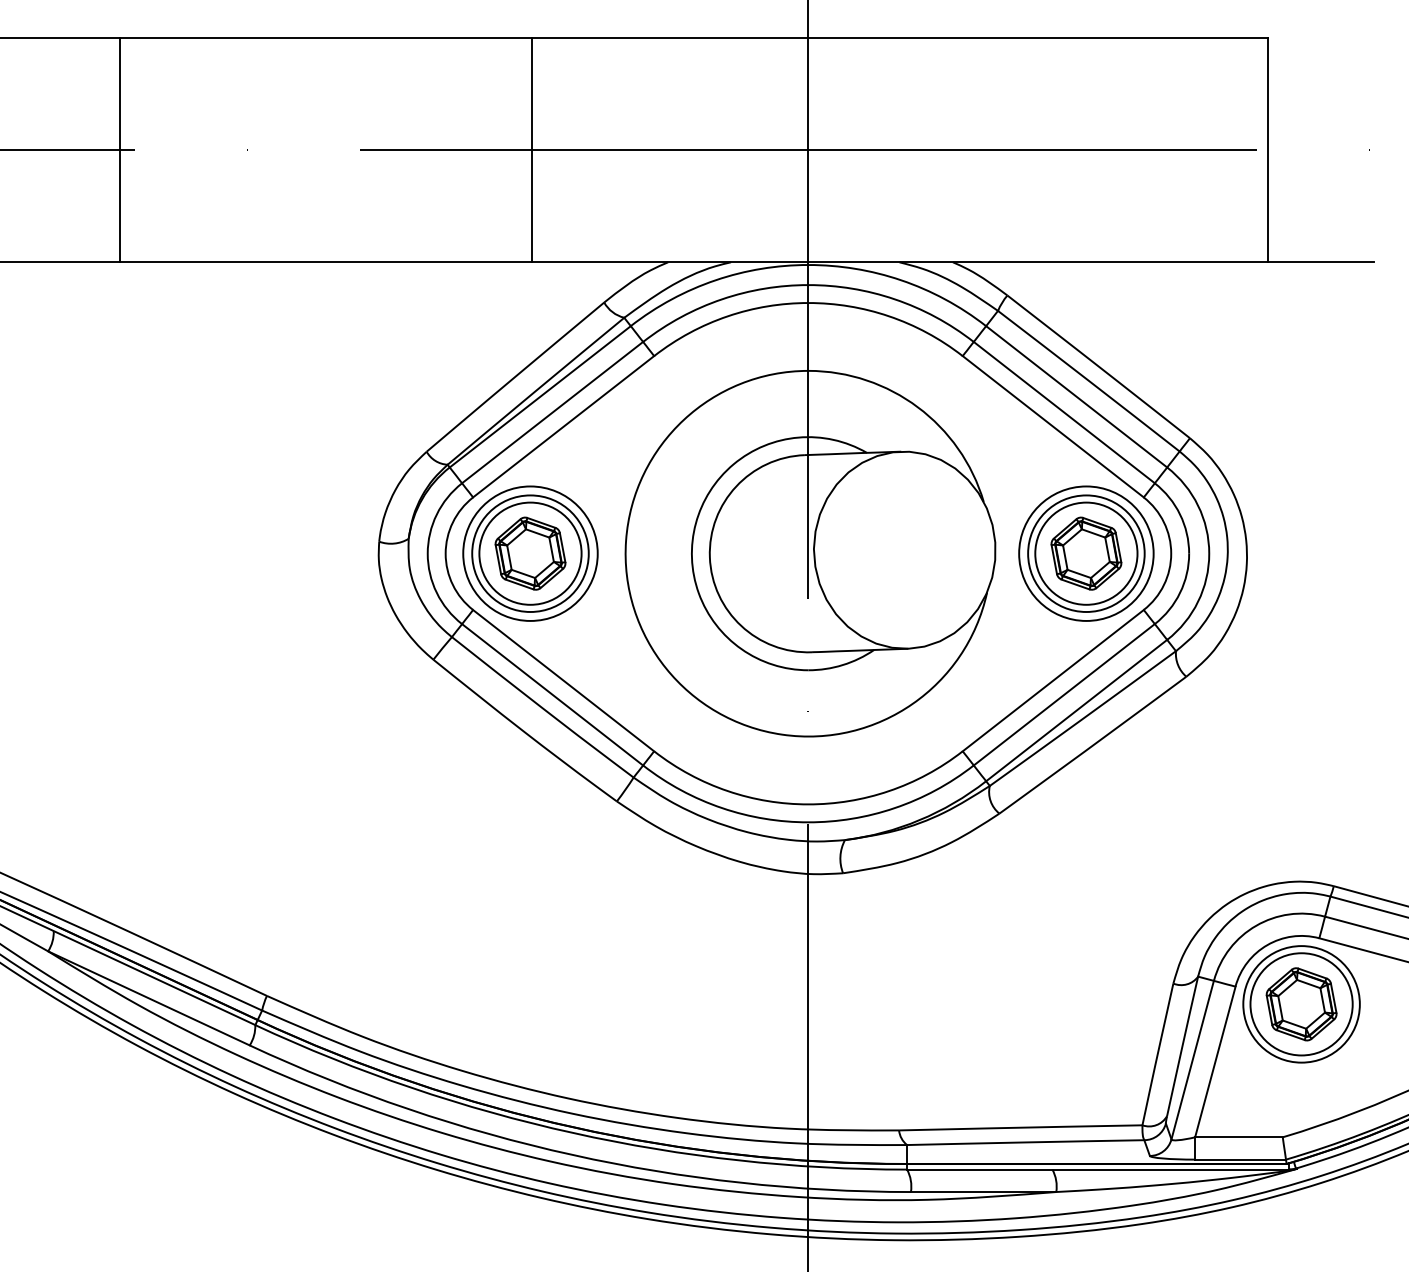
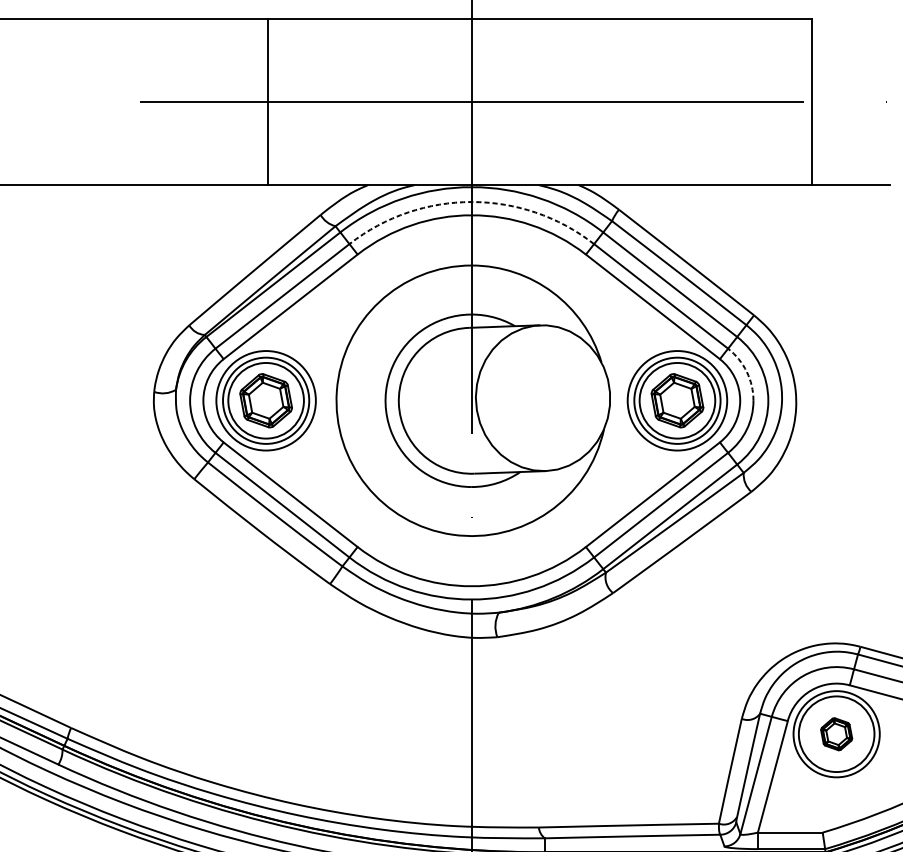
arc: (808, 285) -> (471, 202), solid -> dashed
arc: (1180, 514) -> (747, 371), solid -> dashed
part: (1301, 1004) -> (836, 734), size x0.6

